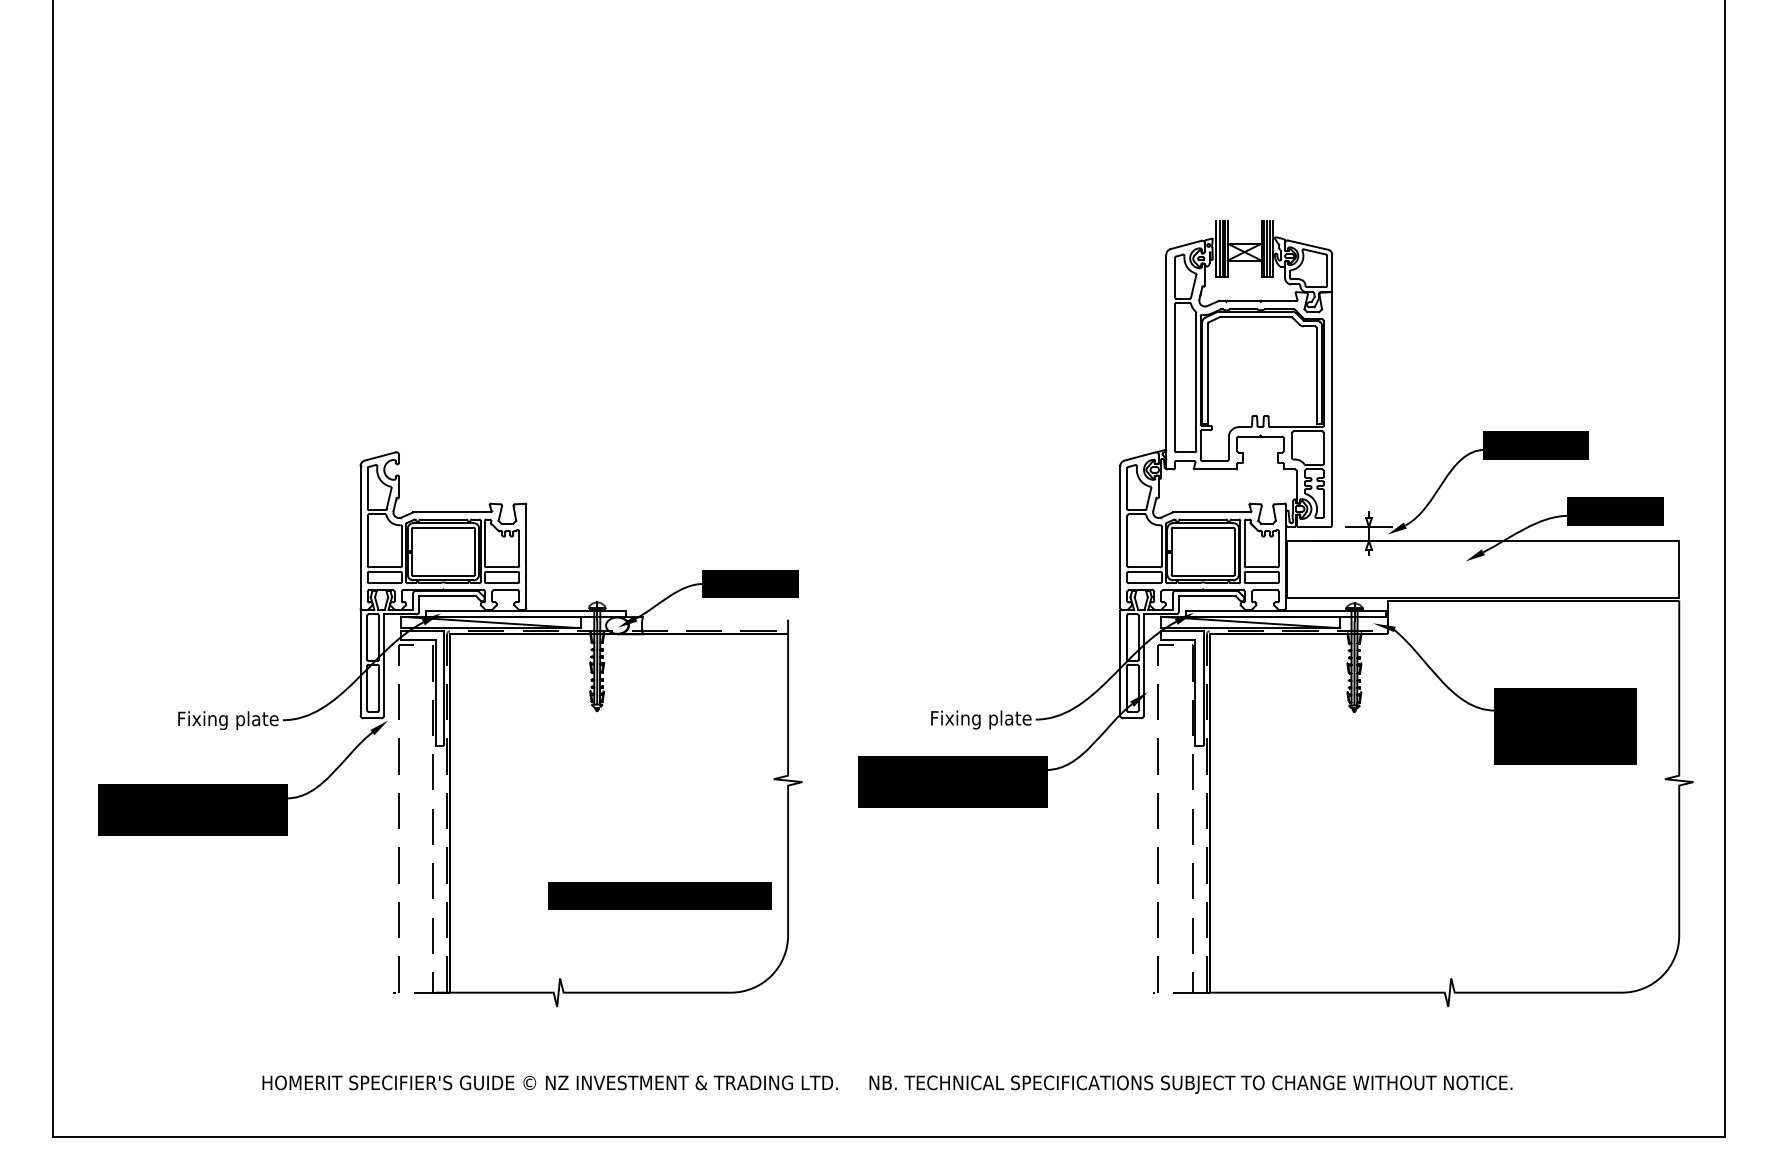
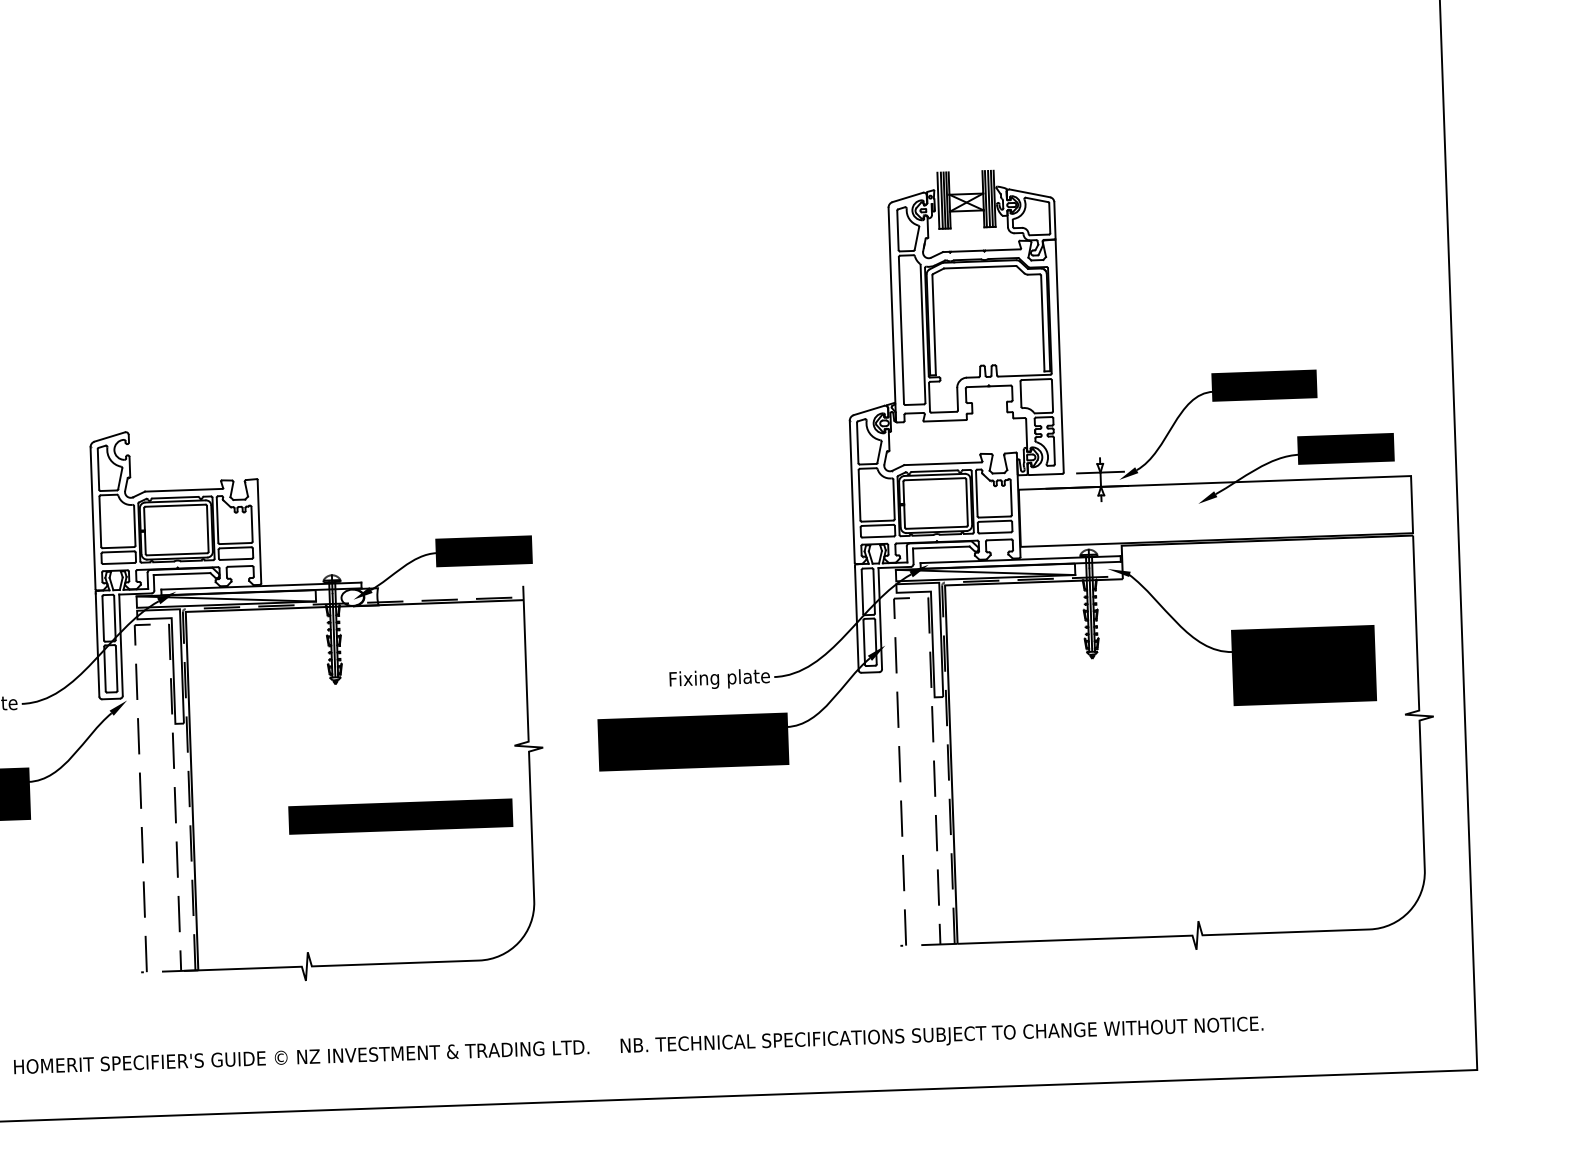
text: (659, 895) -> (400, 816), moved

